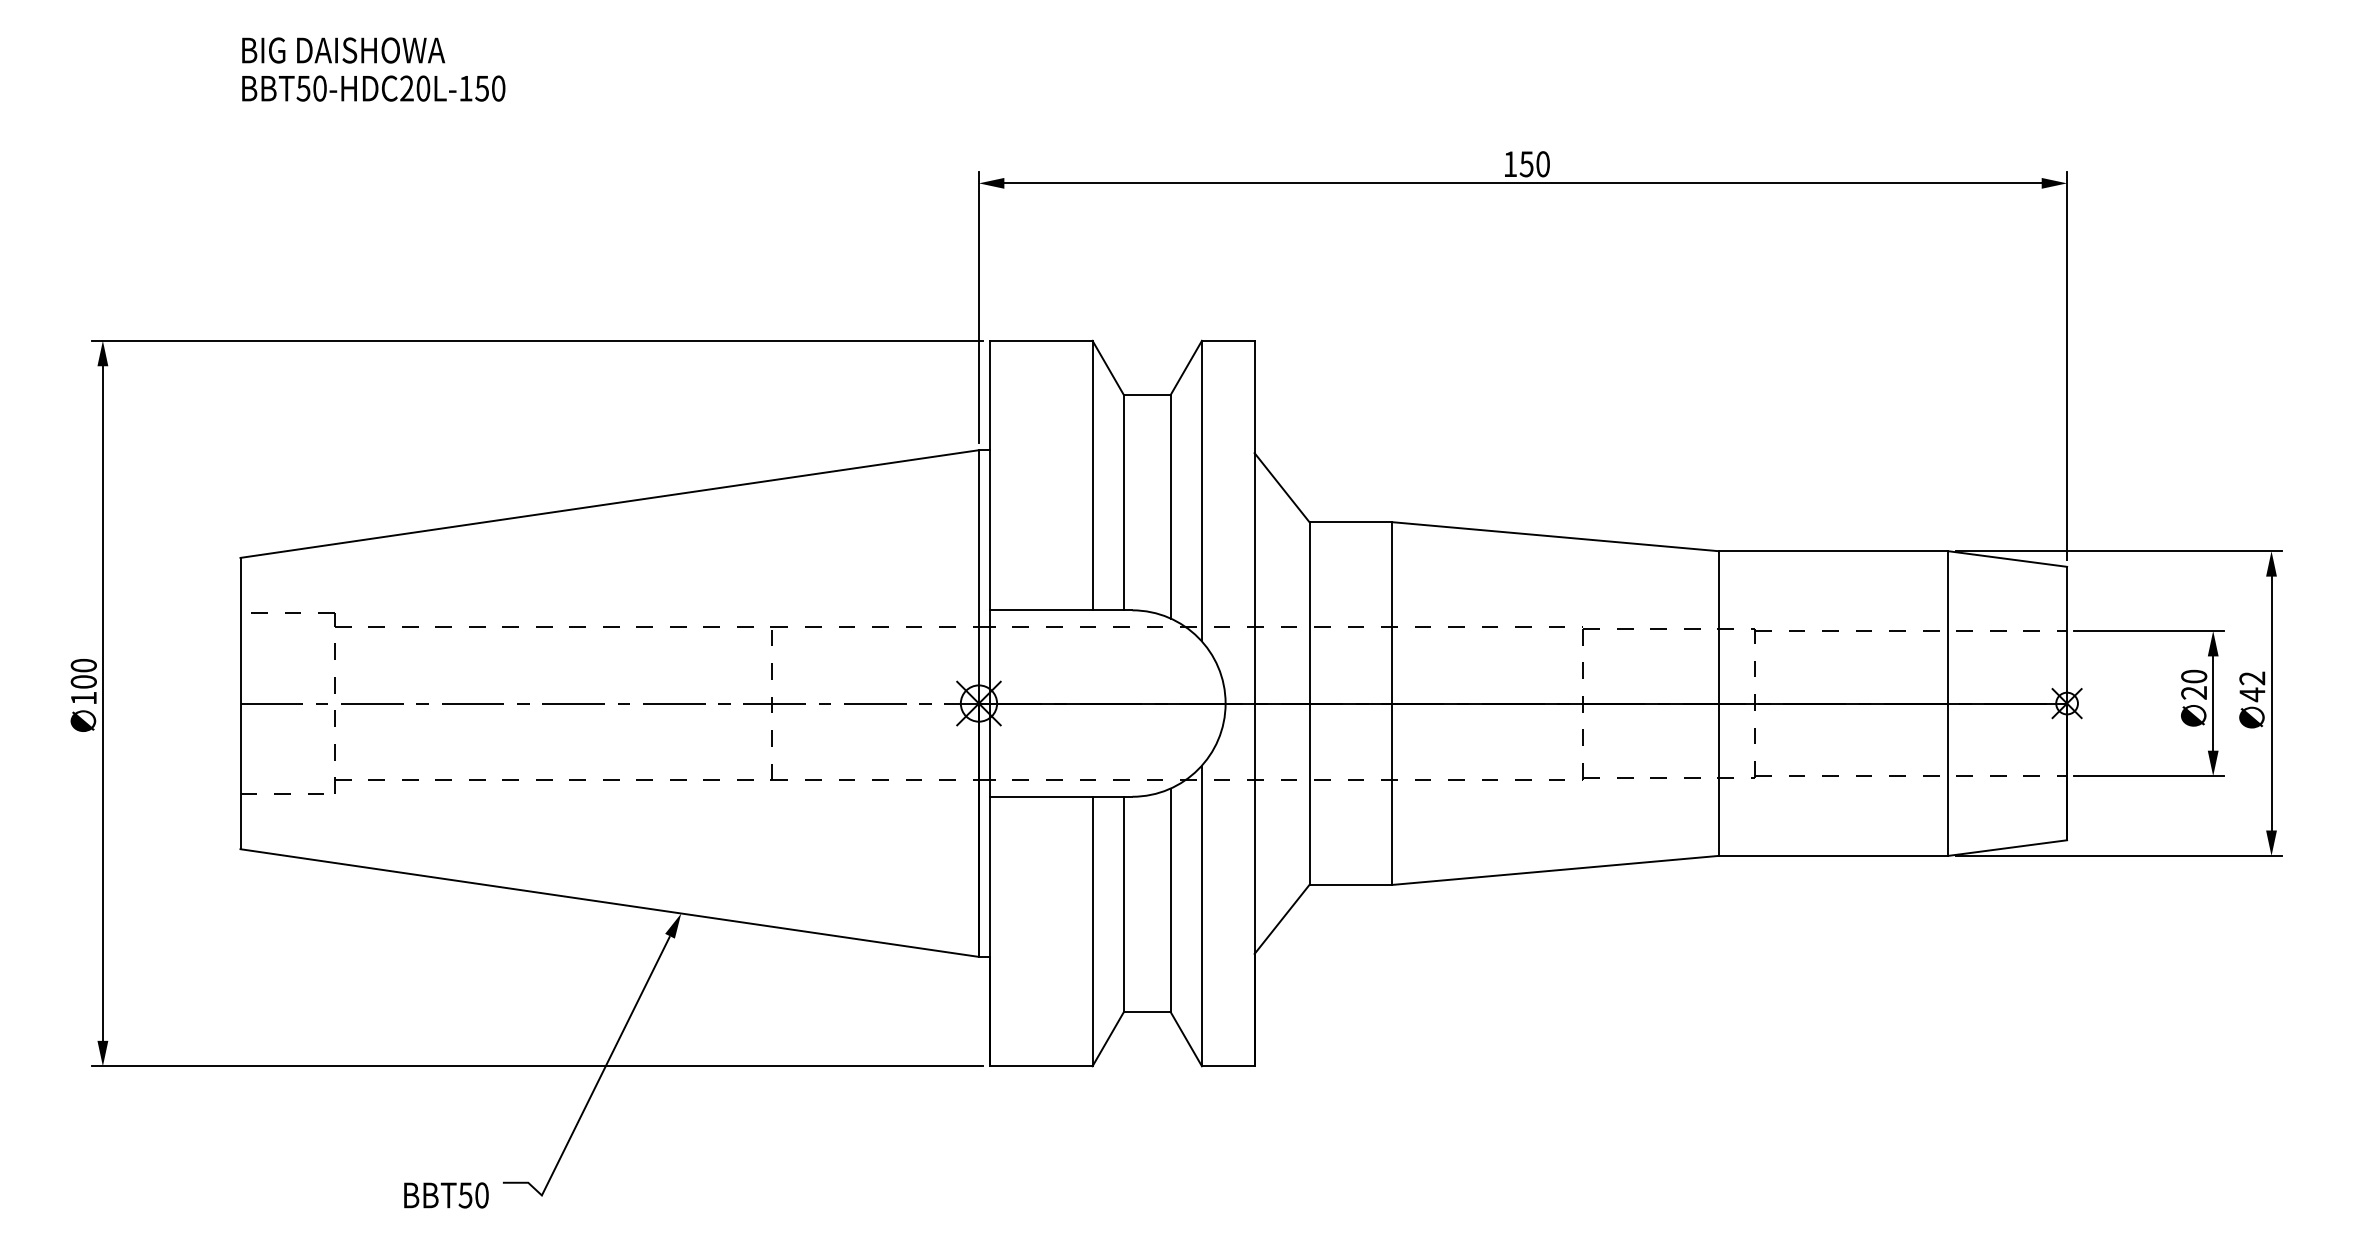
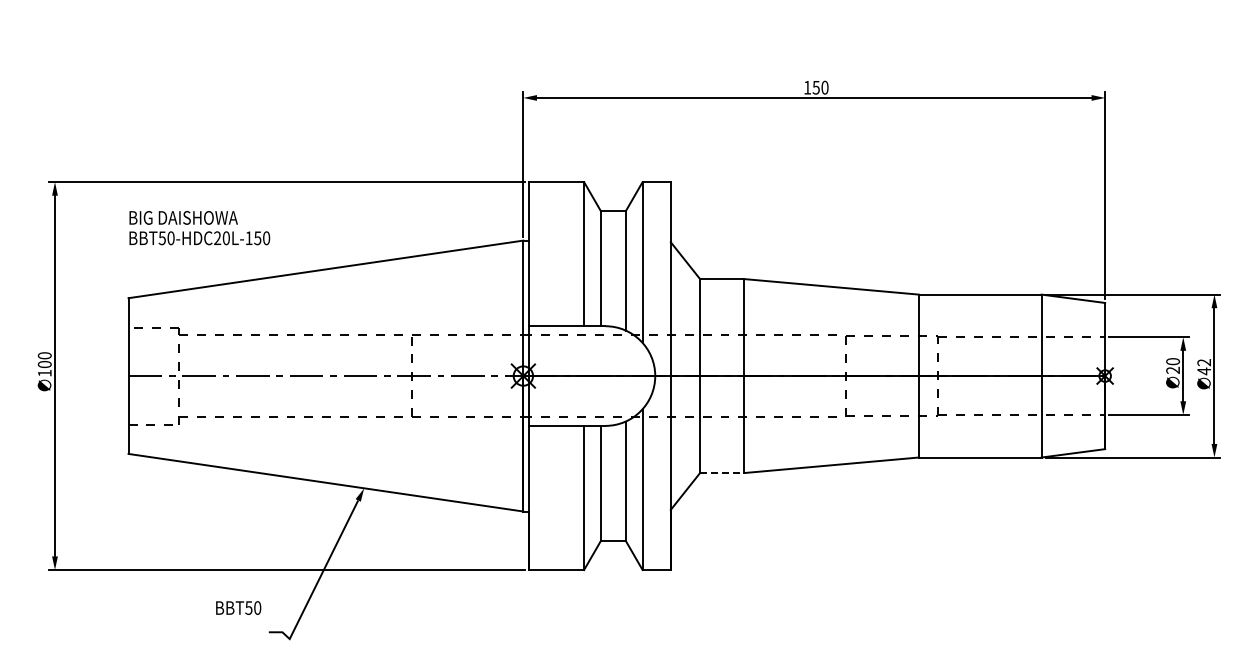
text: (373, 70) -> (199, 228), moved
line: (1351, 885) -> (722, 473), solid -> dashed
text: (446, 1194) -> (238, 607), moved

